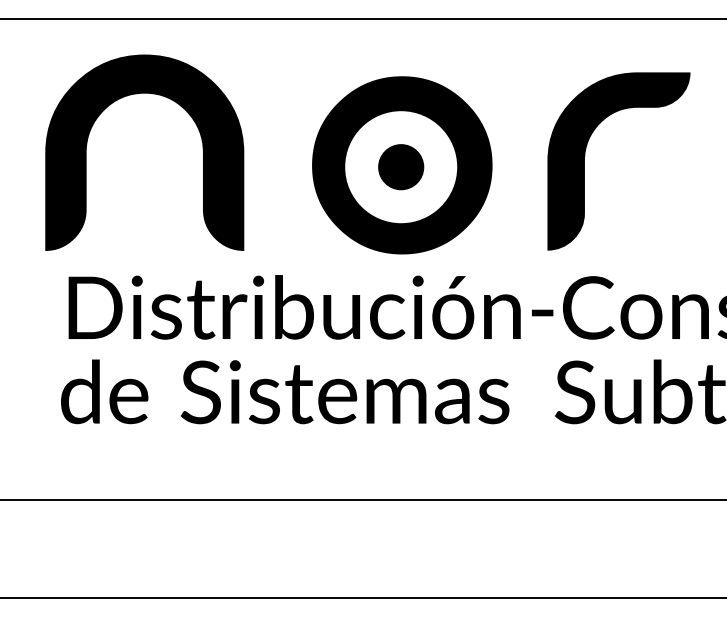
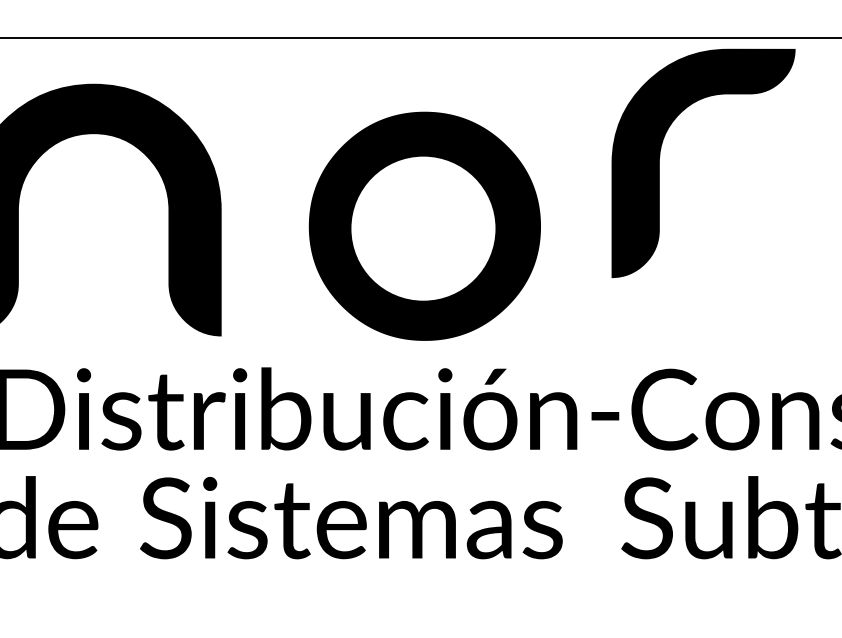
part: (585, 156) -> (660, 157), moved
fill: (401, 167) -> (423, 229), removed

